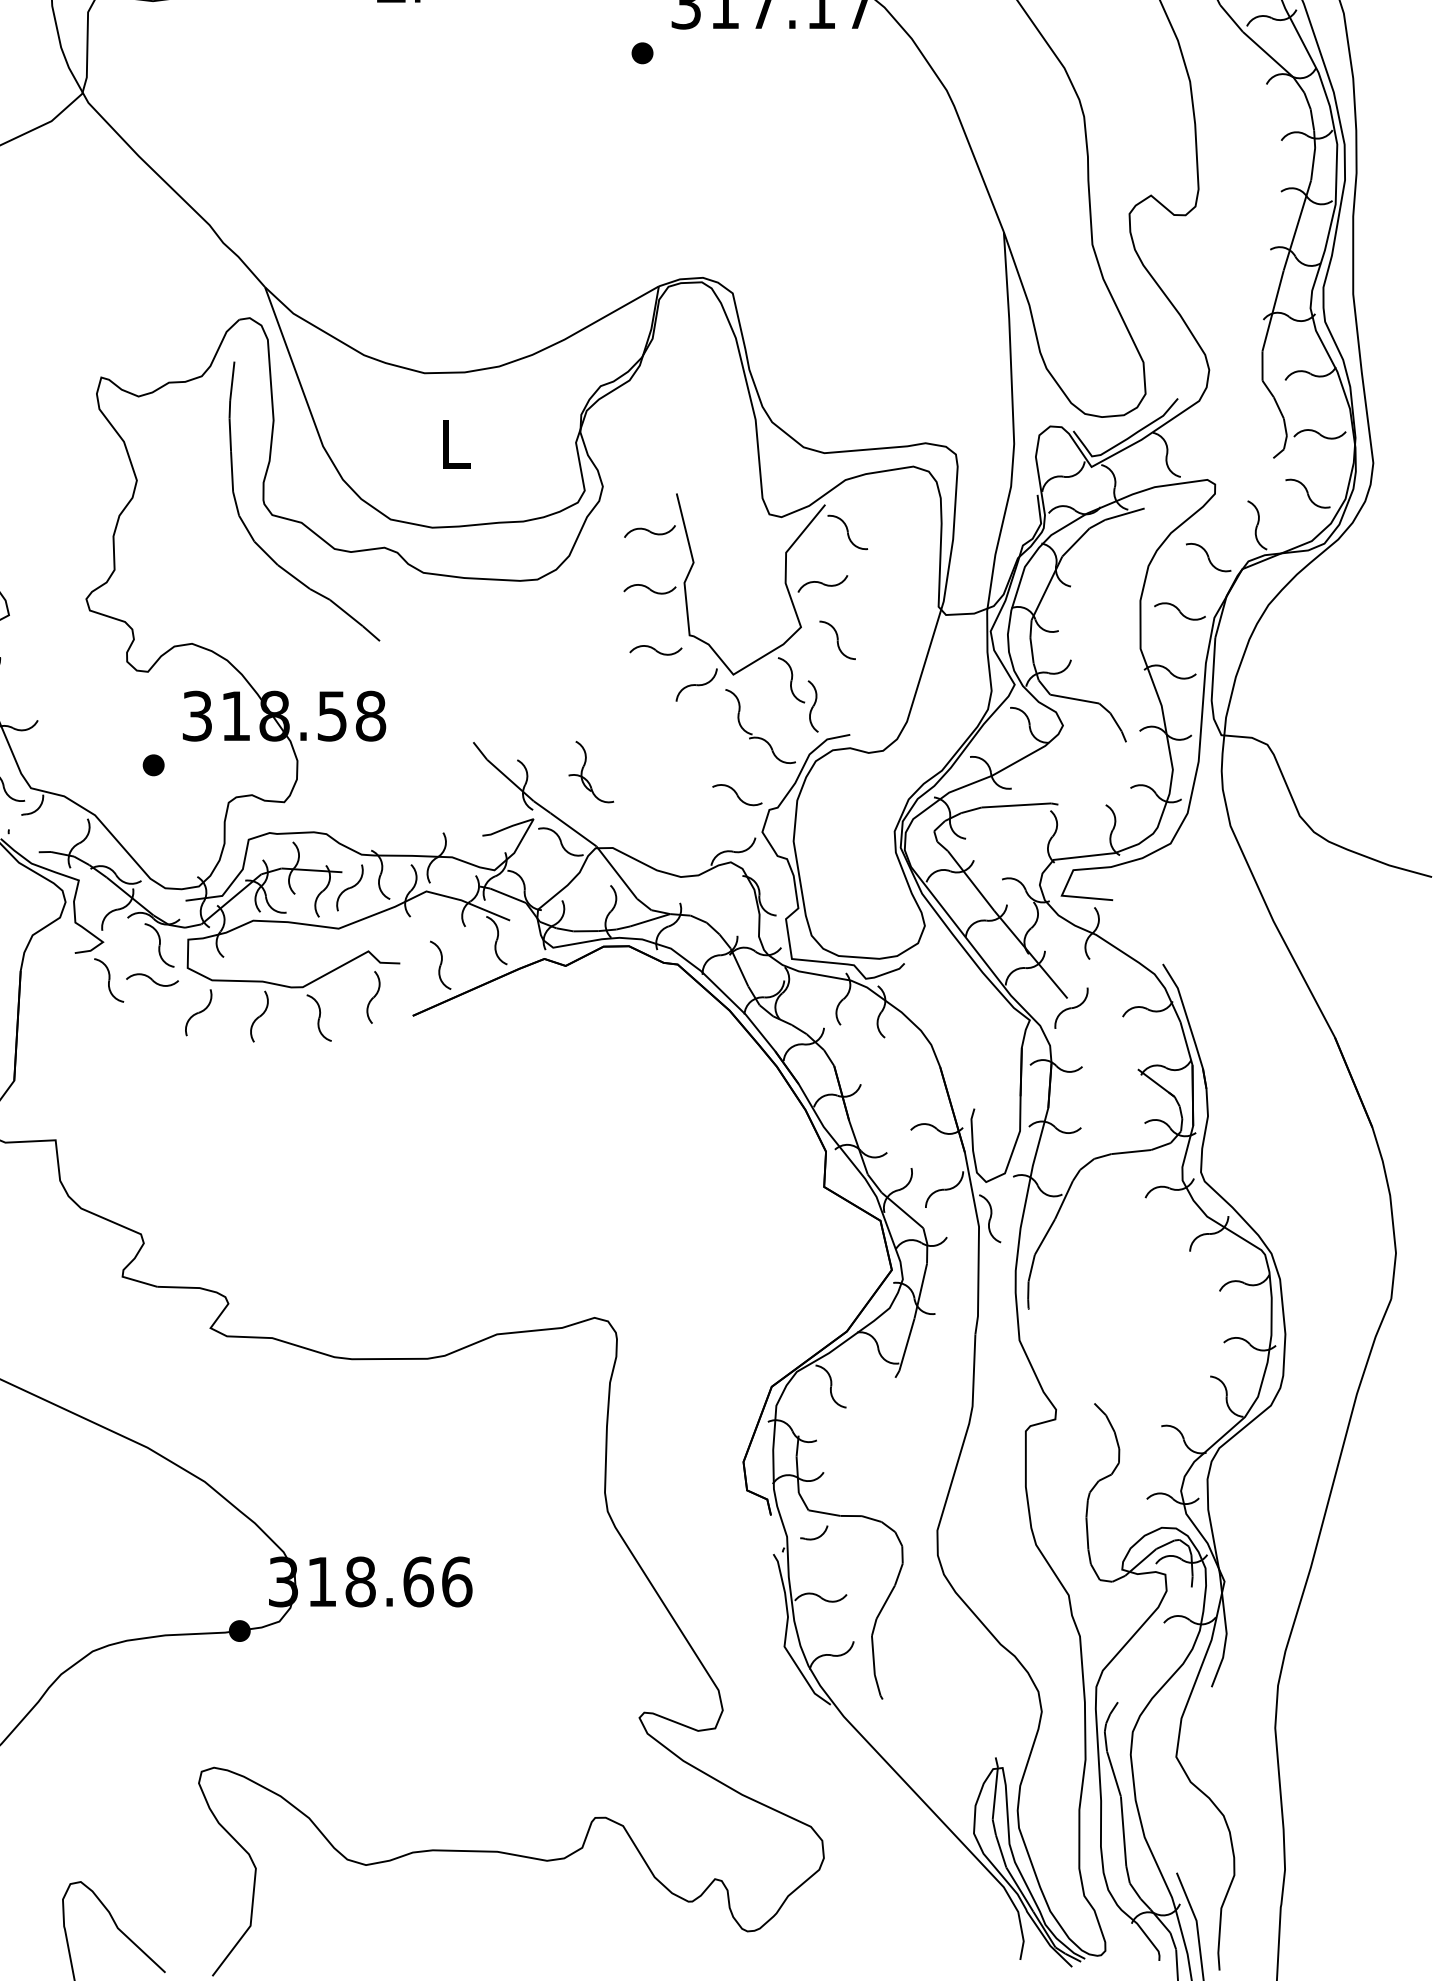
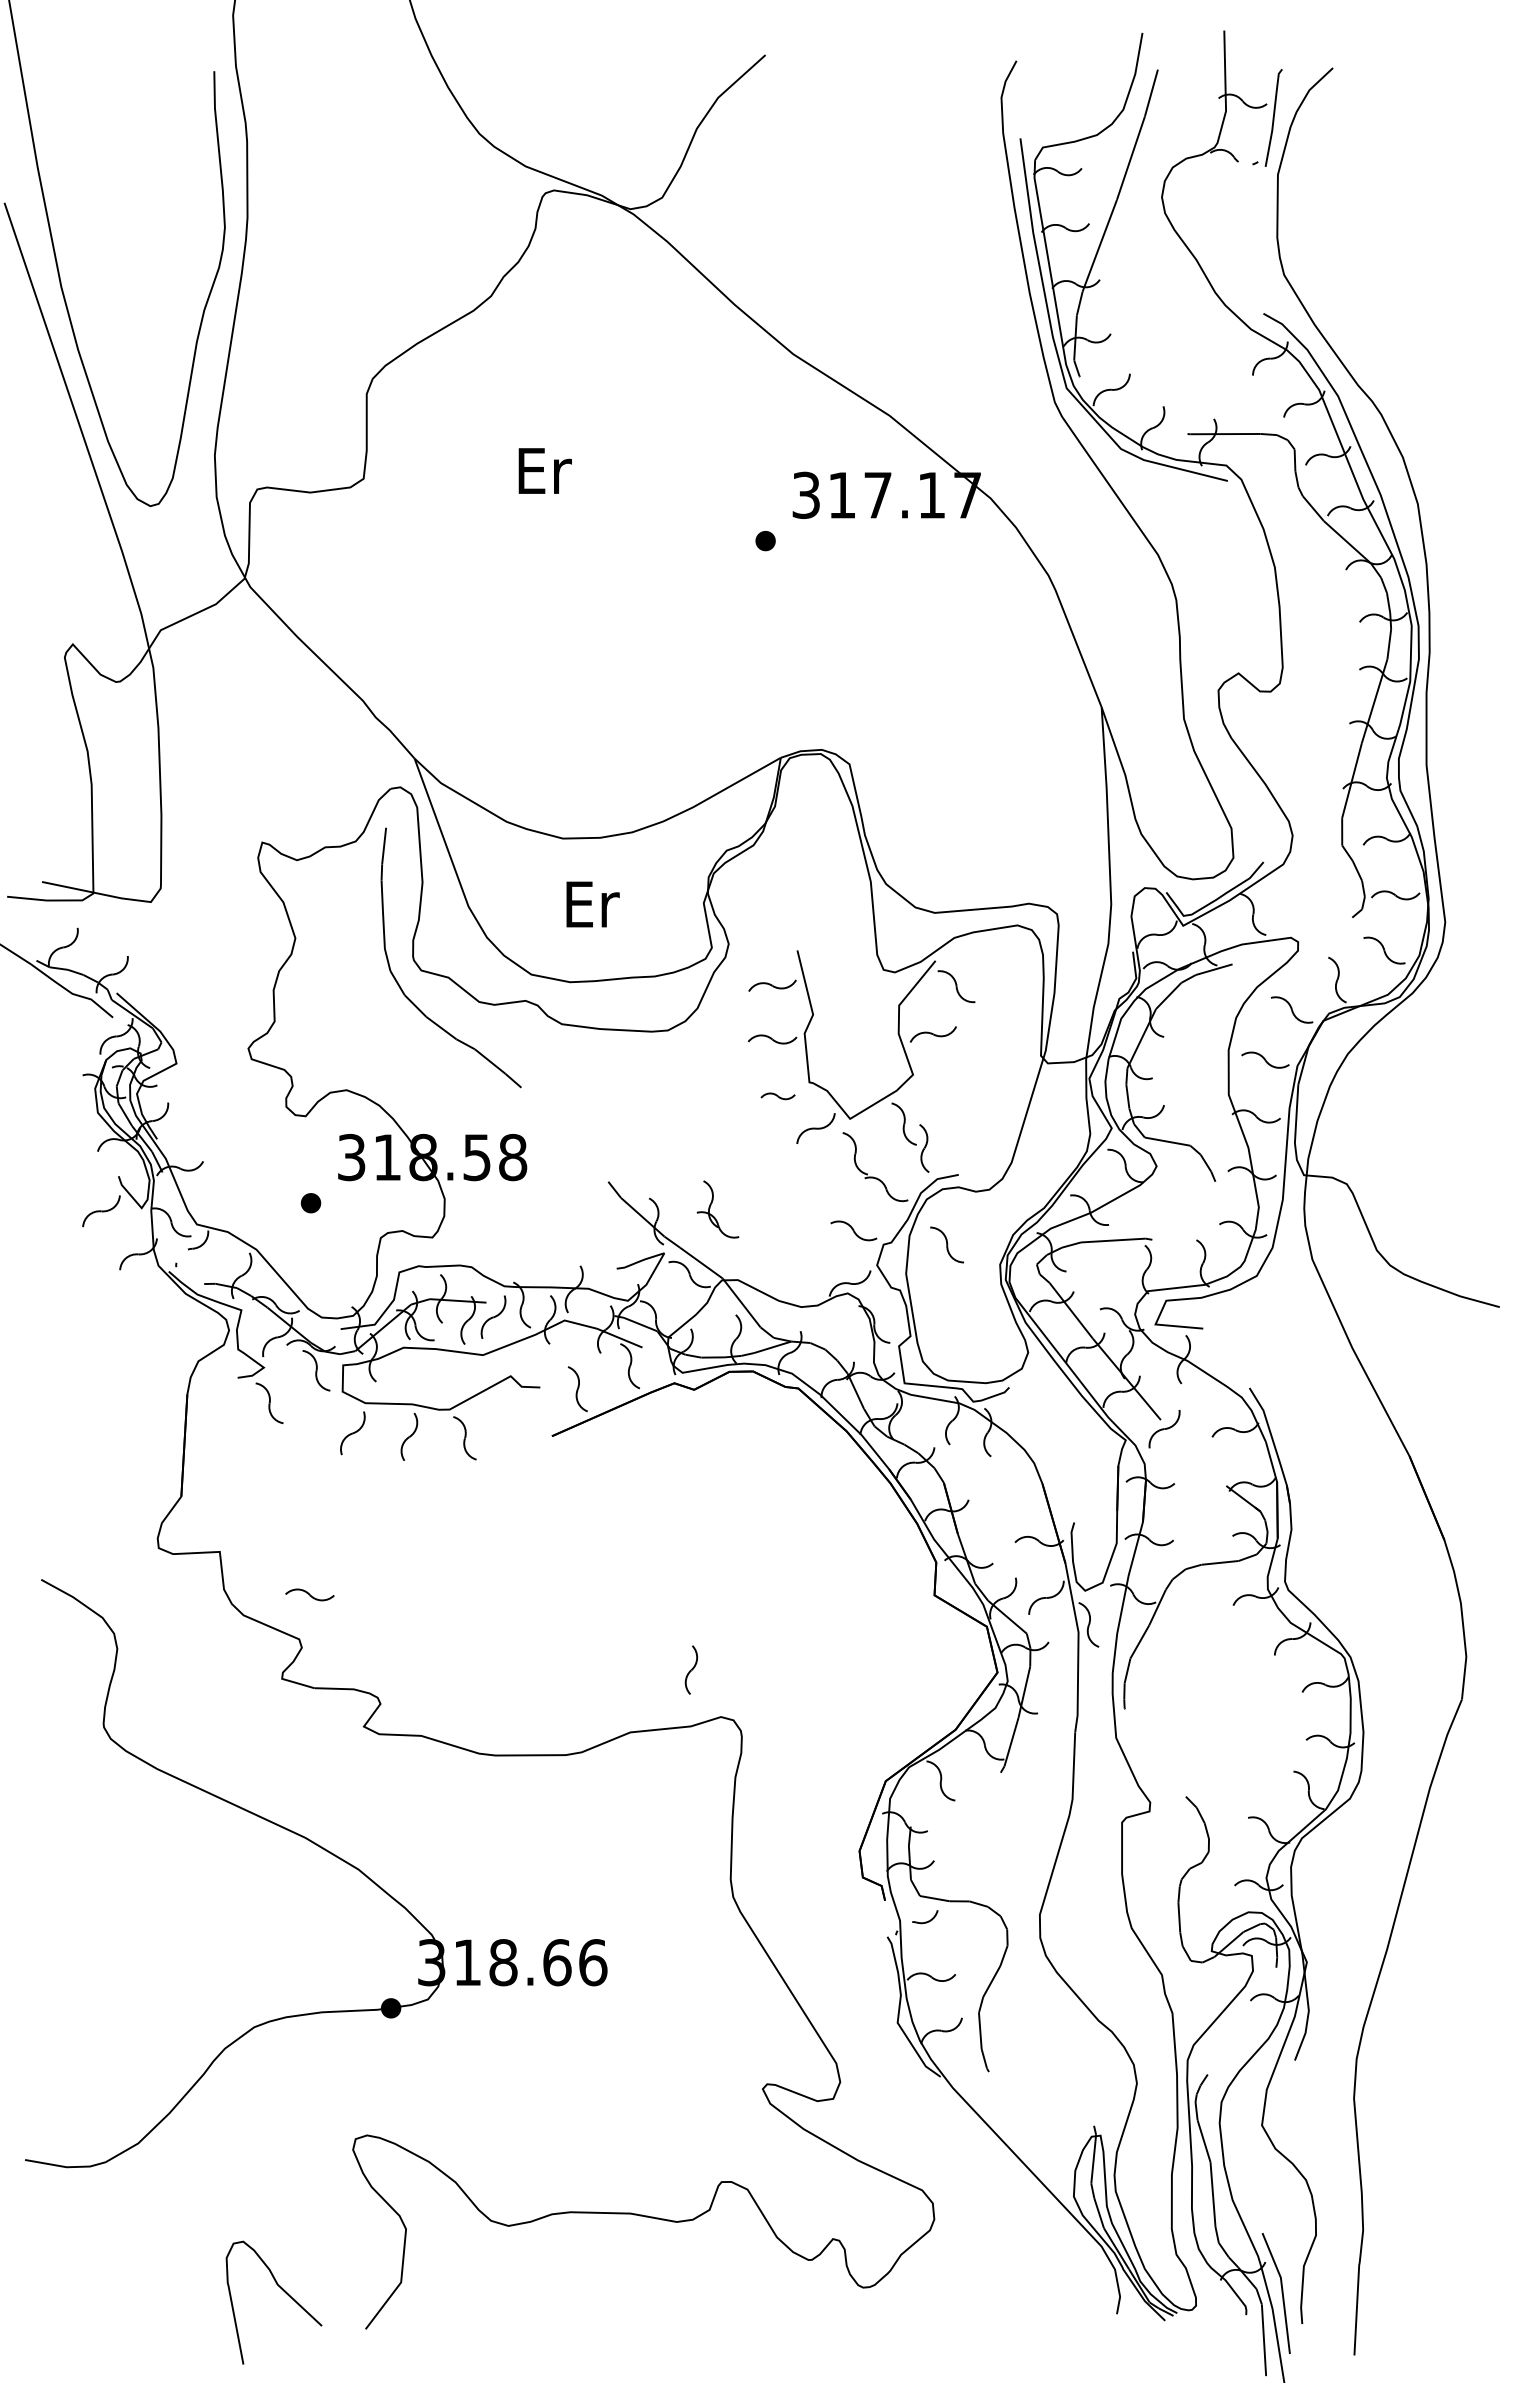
text: (456, 444) -> (592, 904), L -> Er
part: (837, 639) -> (946, 1244), moved
part: (655, 650) -> (777, 1096), size x0.7
part: (152, 979) -> (309, 1594), moved
part: (373, 996) -> (691, 1669), moved

